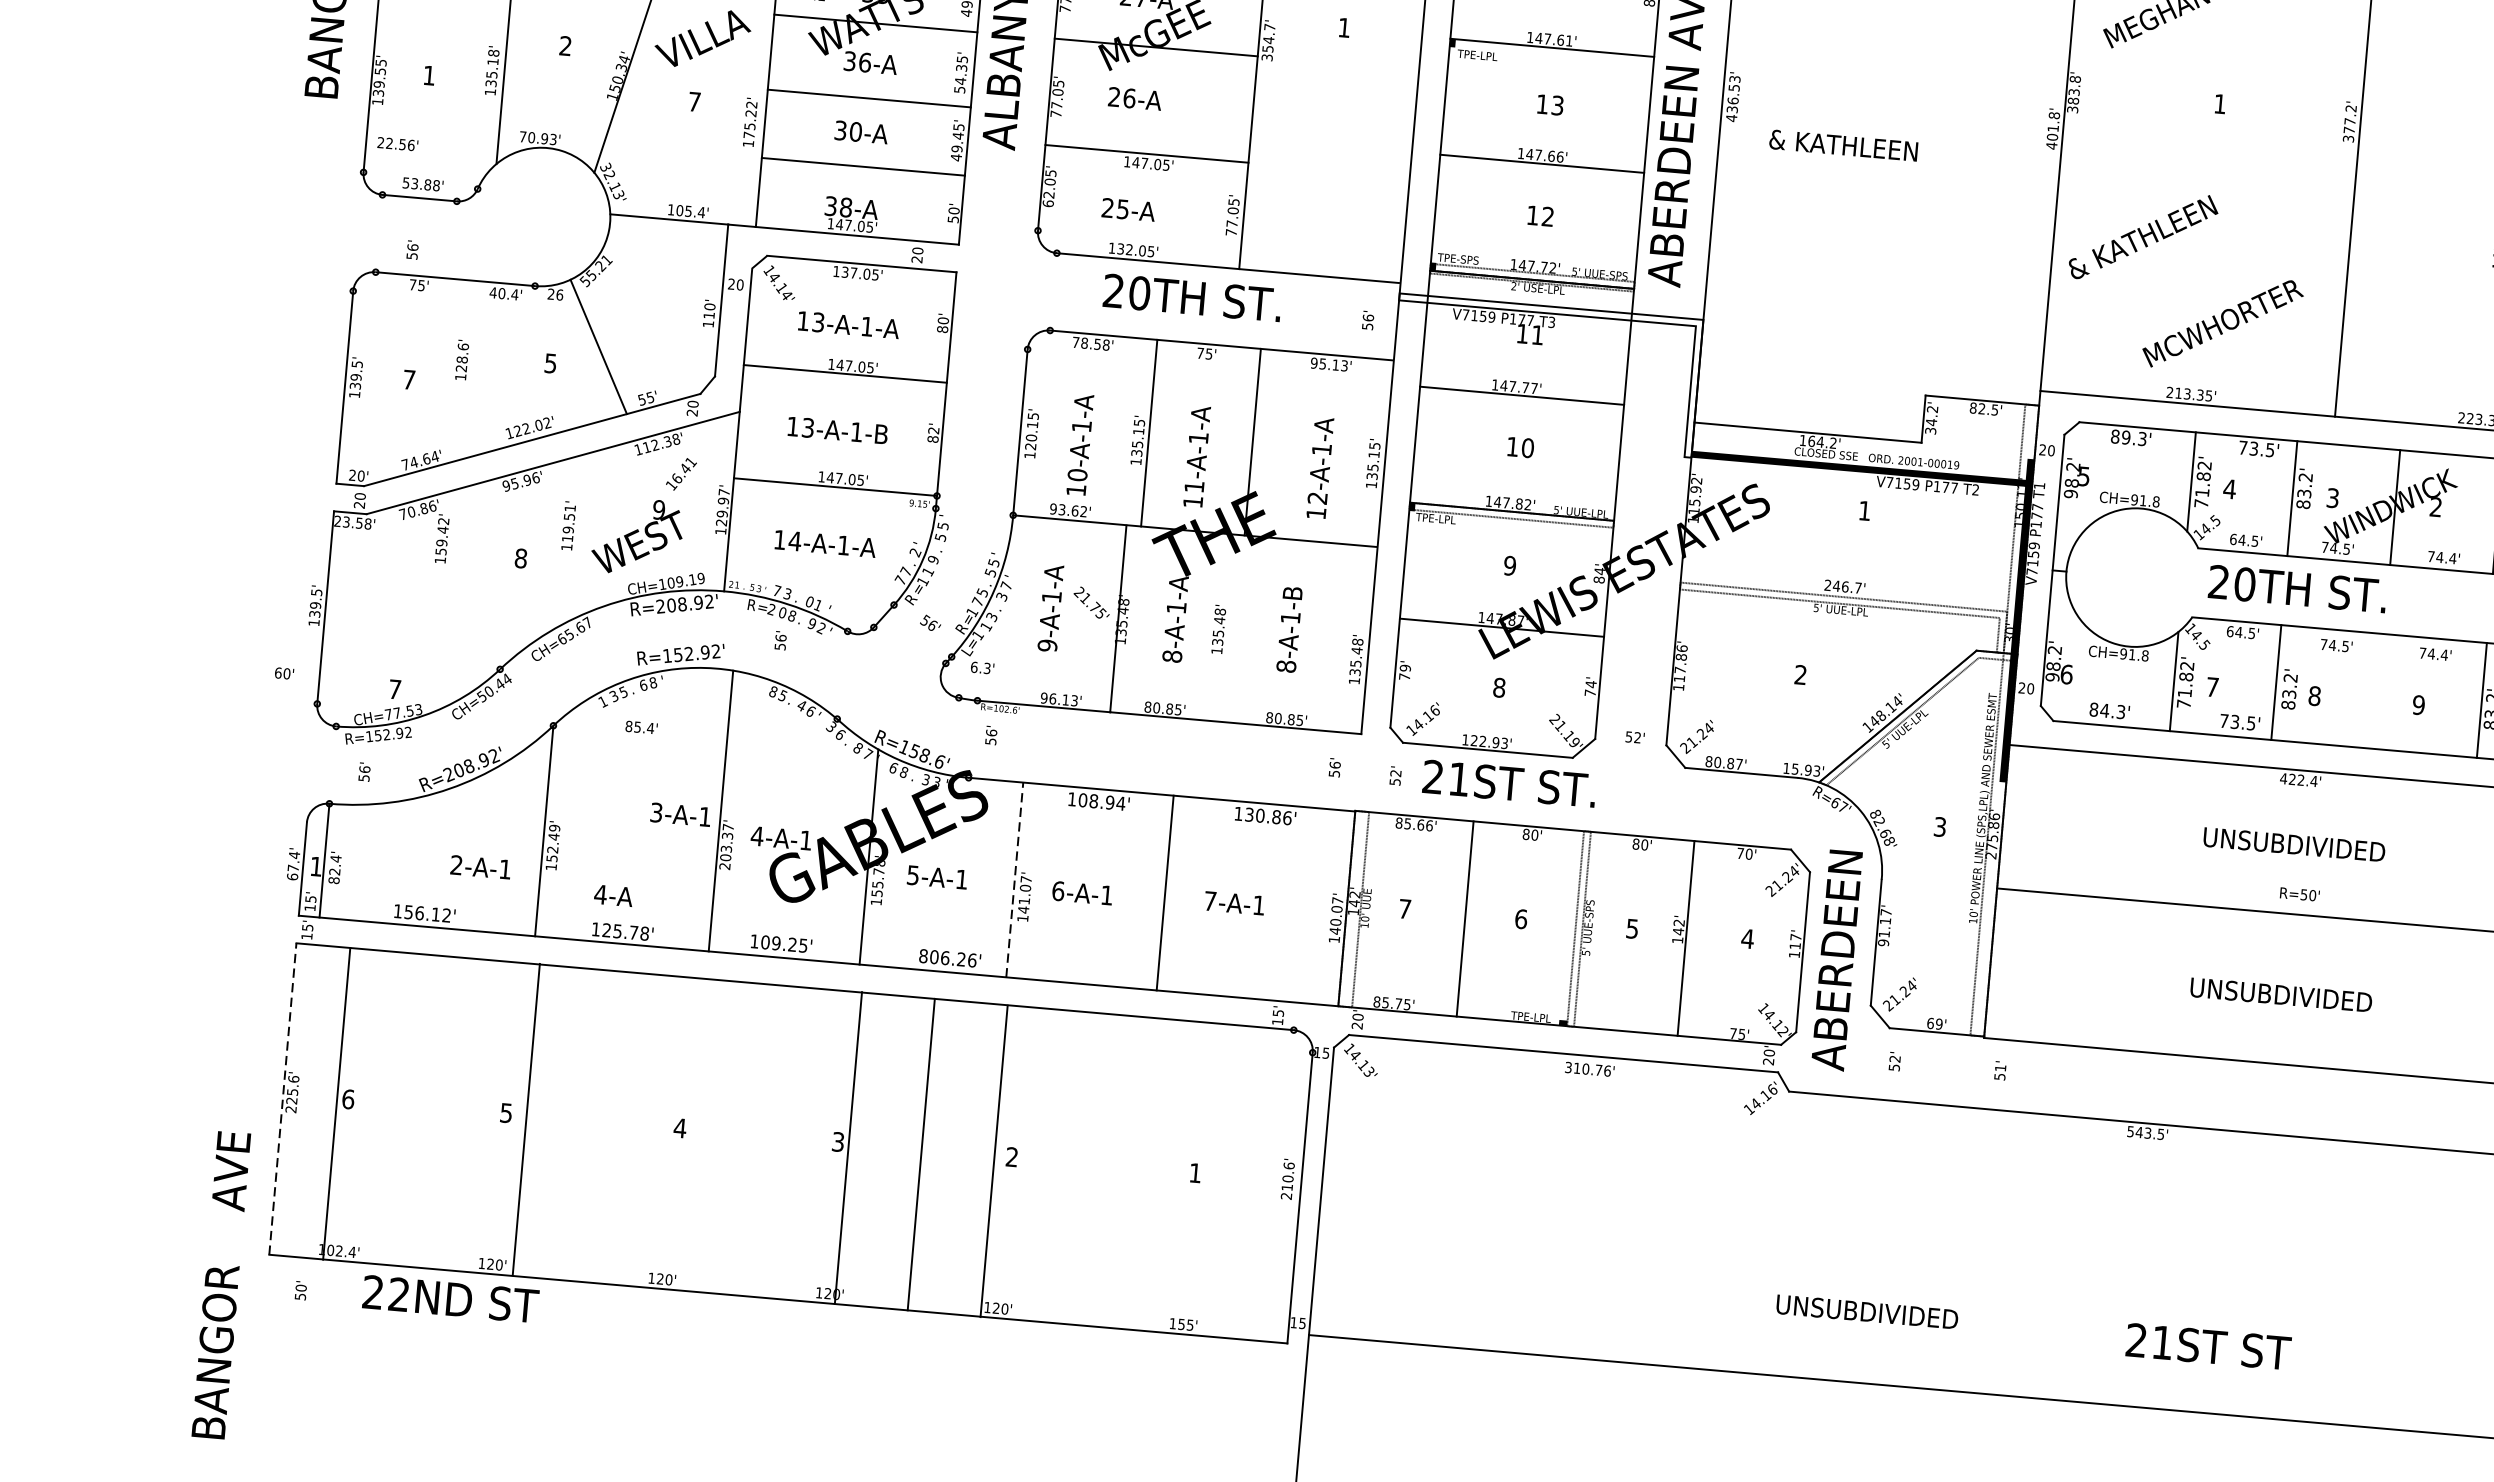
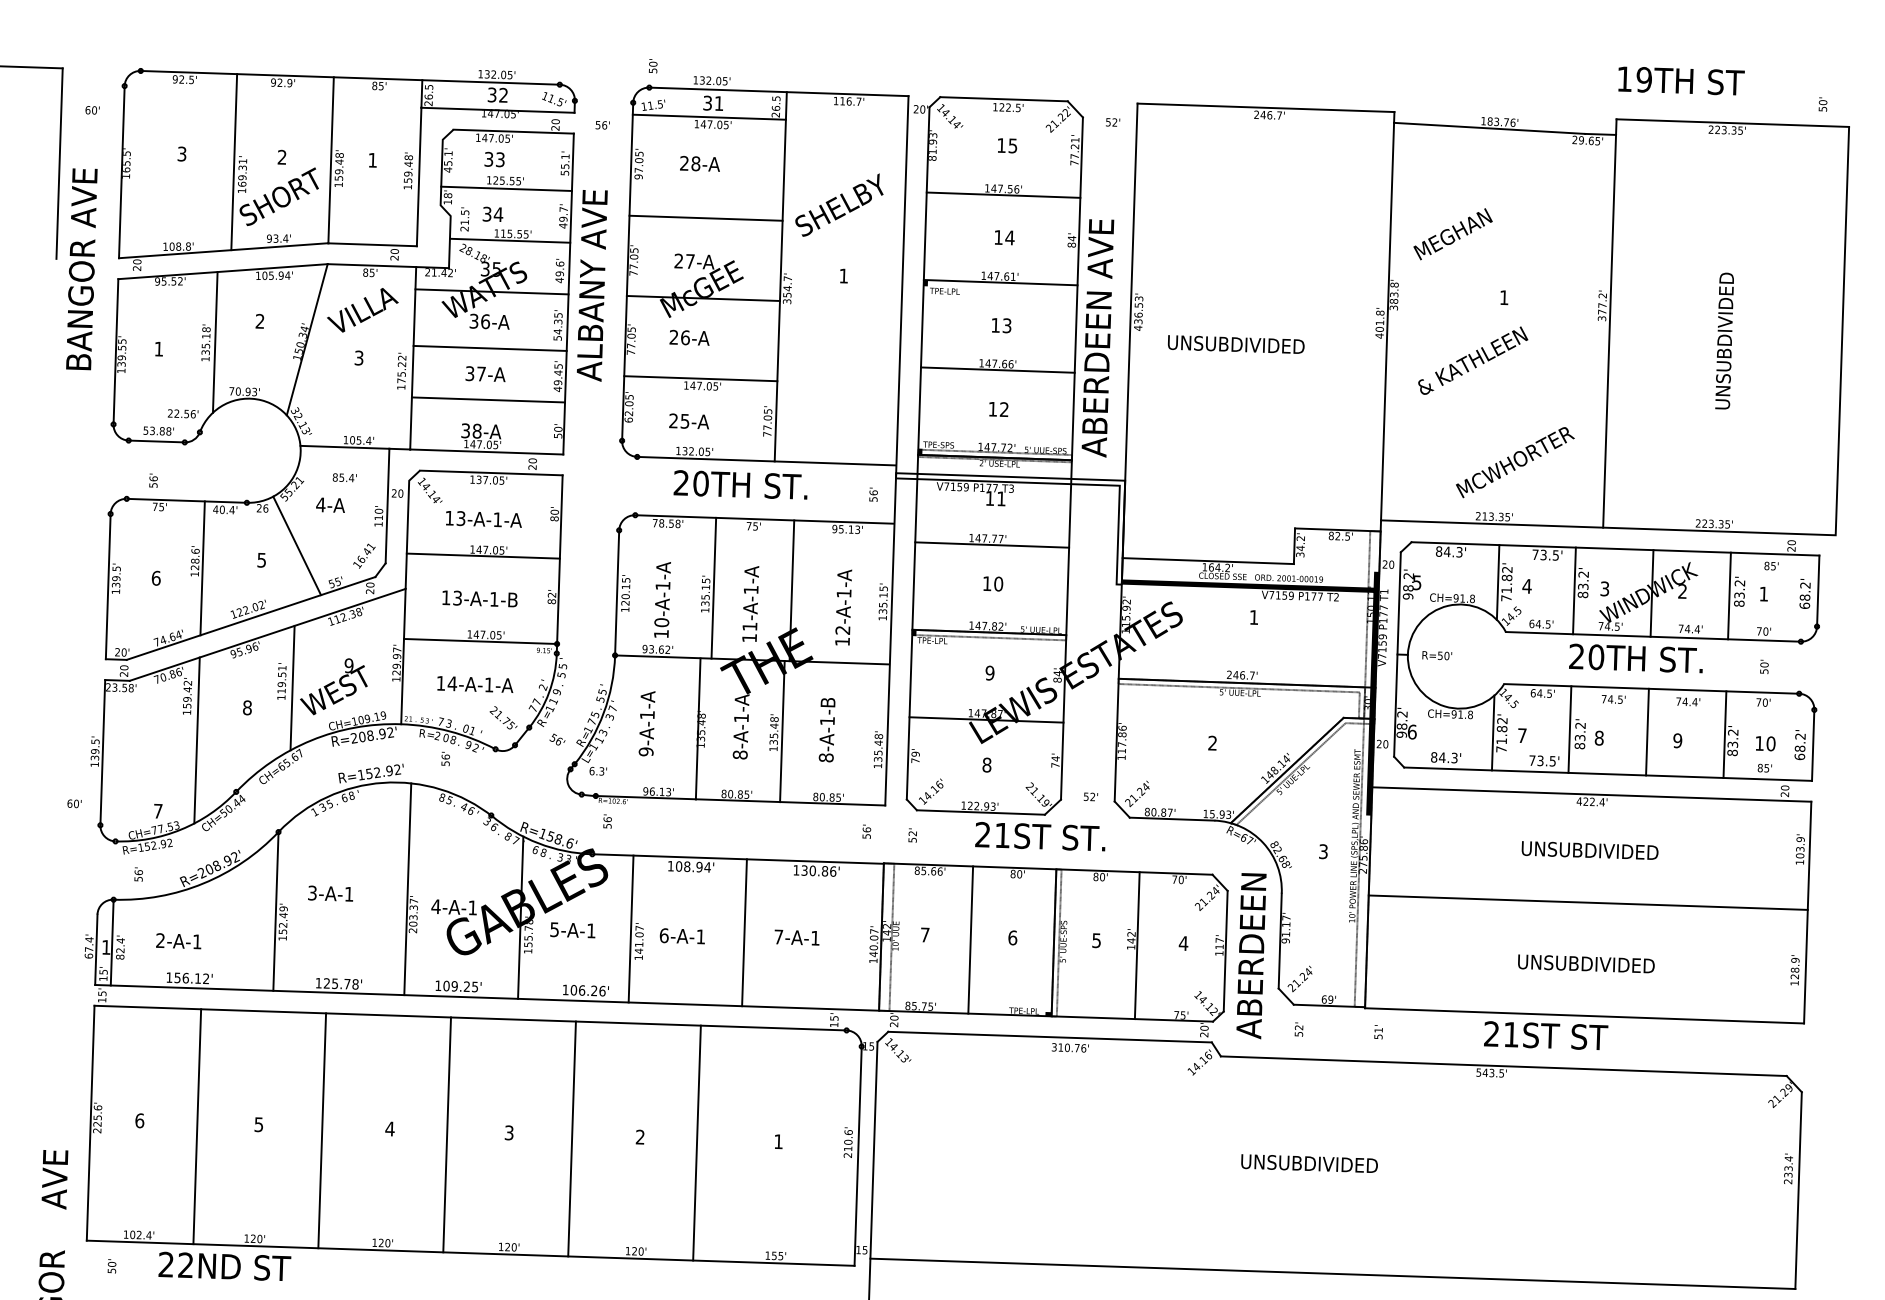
text: (693, 101) -> (358, 357), 7 -> 3
text: (856, 131) -> (481, 373), 30-A -> 37-A
text: (397, 143) -> (182, 413), moved
text: (1859, 146) -> (1235, 344), & KATHLEEN -> UNSUBDIVIDED
text: (2144, 236) -> (1473, 360), moved
line: (471, 370) -> (202, 568), added
text: (408, 378) -> (155, 577), 7 -> 6
text: (2125, 437) -> (1446, 551), 89.3' -> 84.3'
text: (681, 473) -> (364, 555), moved
line: (582, 534) -> (292, 687), added
text: (2296, 588) -> (1635, 658), moved
line: (1850, 596) -> (1246, 682), added
line: (451, 598) -> (196, 740), added
text: (1091, 602) -> (503, 717), moved
line: (1230, 628) -> (782, 731), added
line: (2379, 690) -> (1647, 731), added
text: (641, 727) -> (344, 477), moved
text: (1509, 783) -> (1040, 836), moved
text: (680, 814) -> (330, 893), moved
text: (480, 867) -> (178, 941), moved
line: (1015, 879) -> (631, 928), dashed -> solid
text: (613, 894) -> (330, 504), moved
text: (2300, 894) -> (1437, 655), moved
line: (1574, 928) -> (1053, 942), added
text: (923, 955) -> (565, 989), 806.26' -> 106.26'
line: (282, 1099) -> (90, 1123), dashed -> solid
line: (337, 1103) -> (197, 1126), moved
line: (526, 1119) -> (322, 1130), moved
line: (848, 1147) -> (447, 1134), moved
line: (993, 1160) -> (696, 1142), moved
text: (1867, 1311) -> (1309, 1163), moved
text: (2209, 1346) -> (1546, 1035), moved

